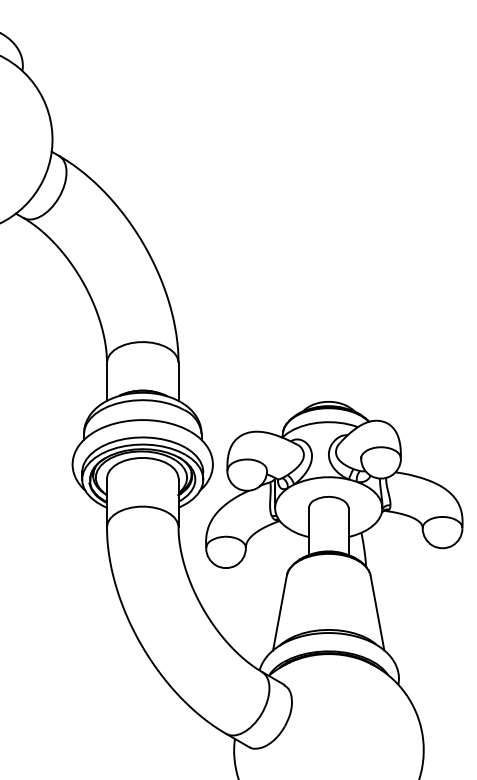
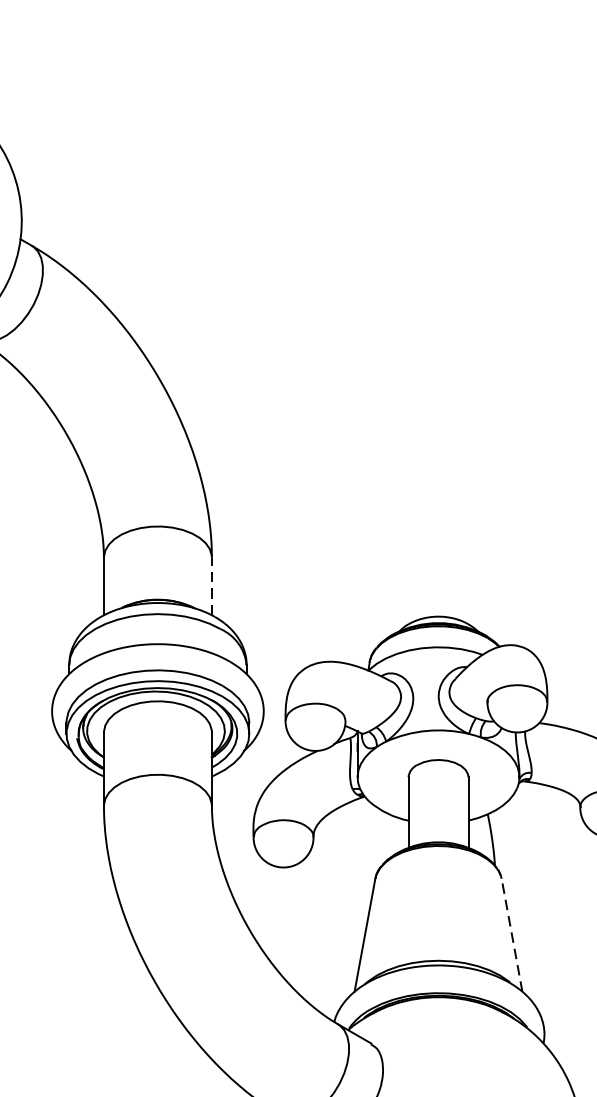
line: (178, 381) -> (211, 585), solid -> dashed
line: (377, 612) -> (512, 934), solid -> dashed

